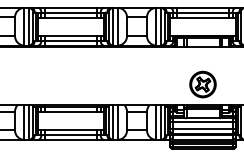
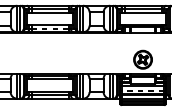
line: (70, 40) -> (49, 28), solid -> dashed
line: (202, 128) -> (142, 90), solid -> dashed

